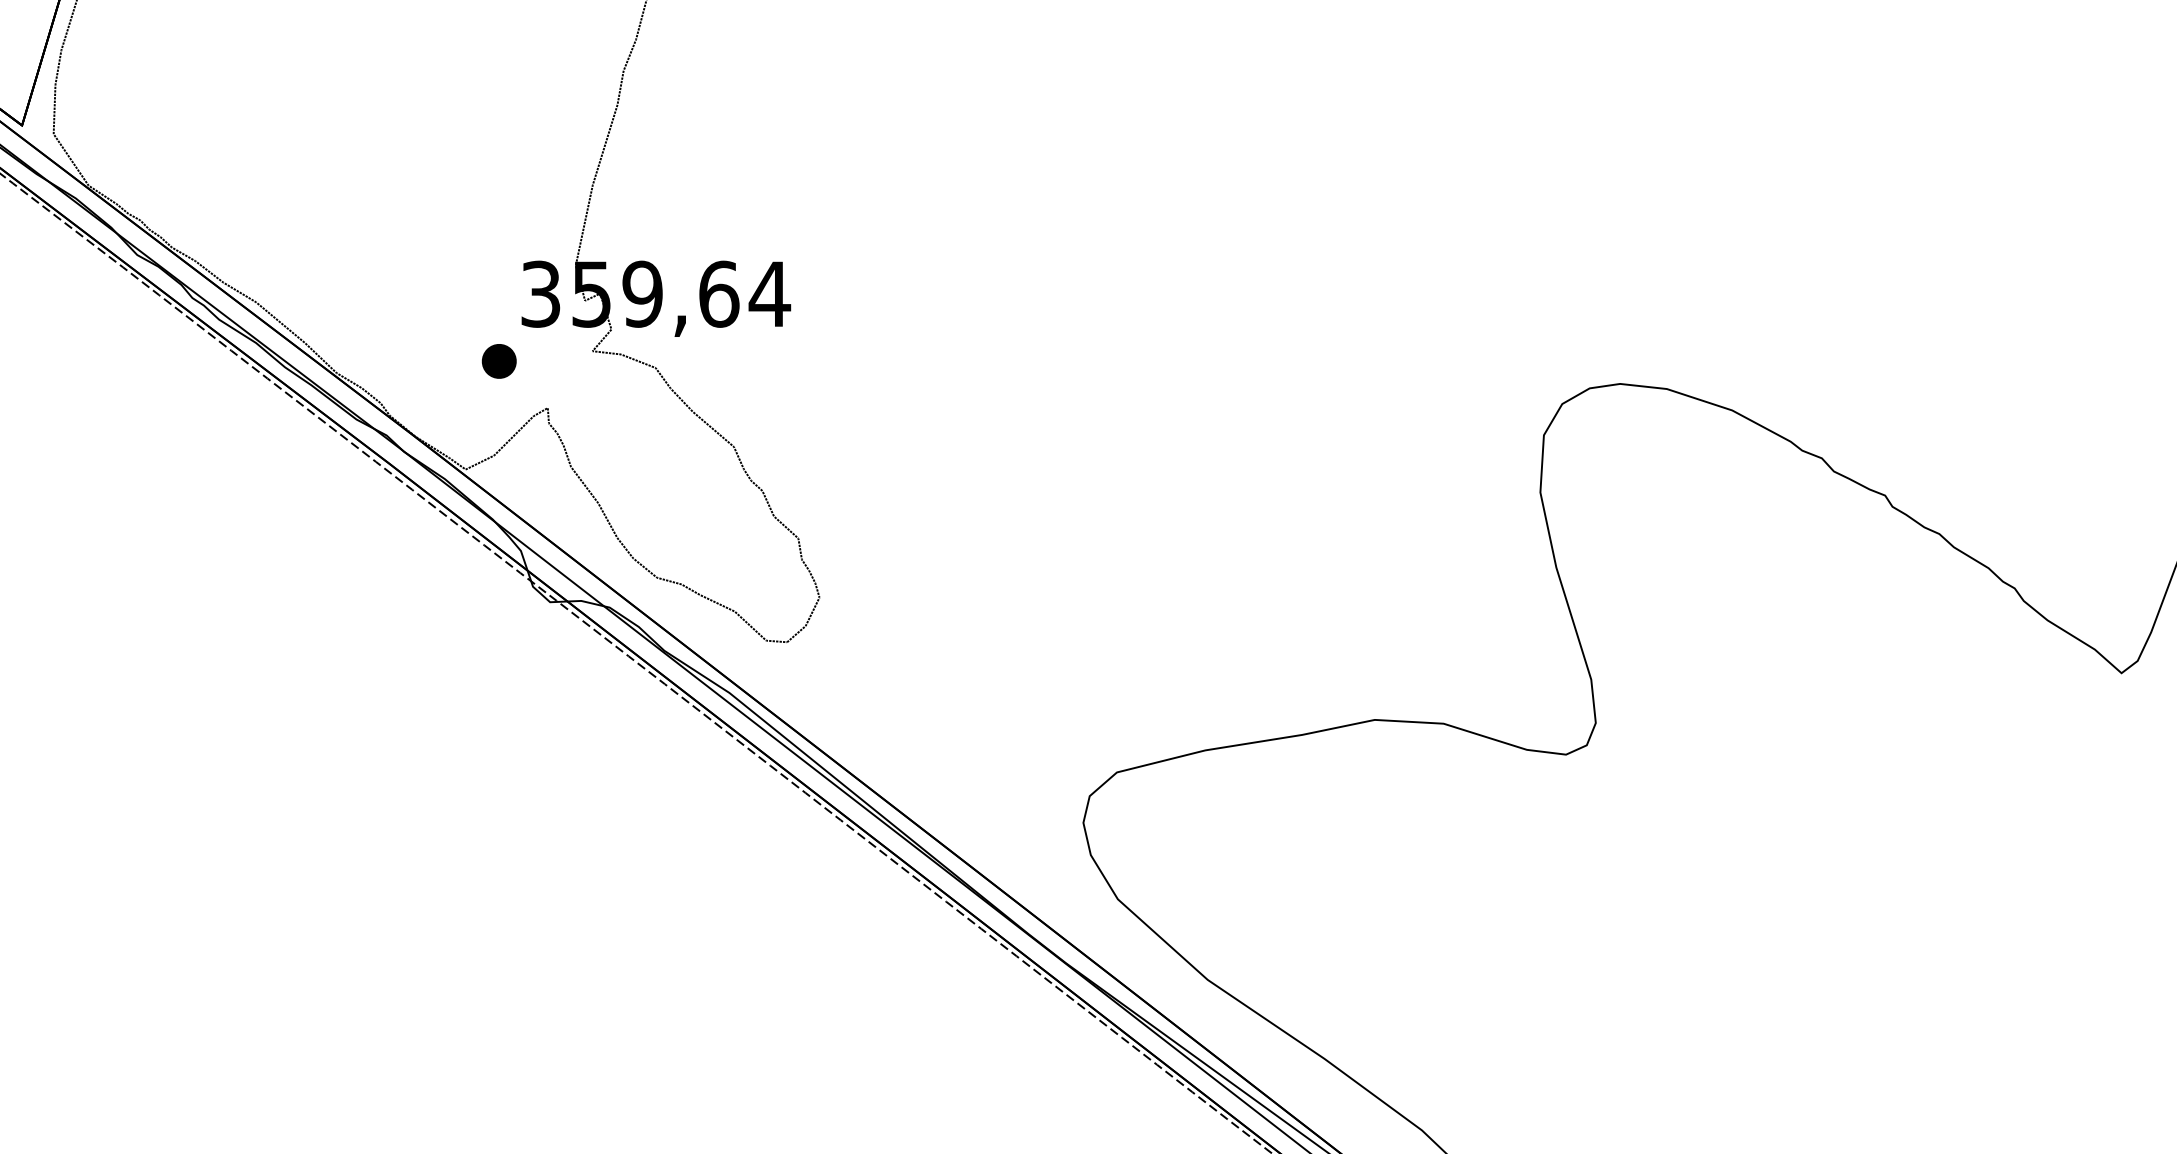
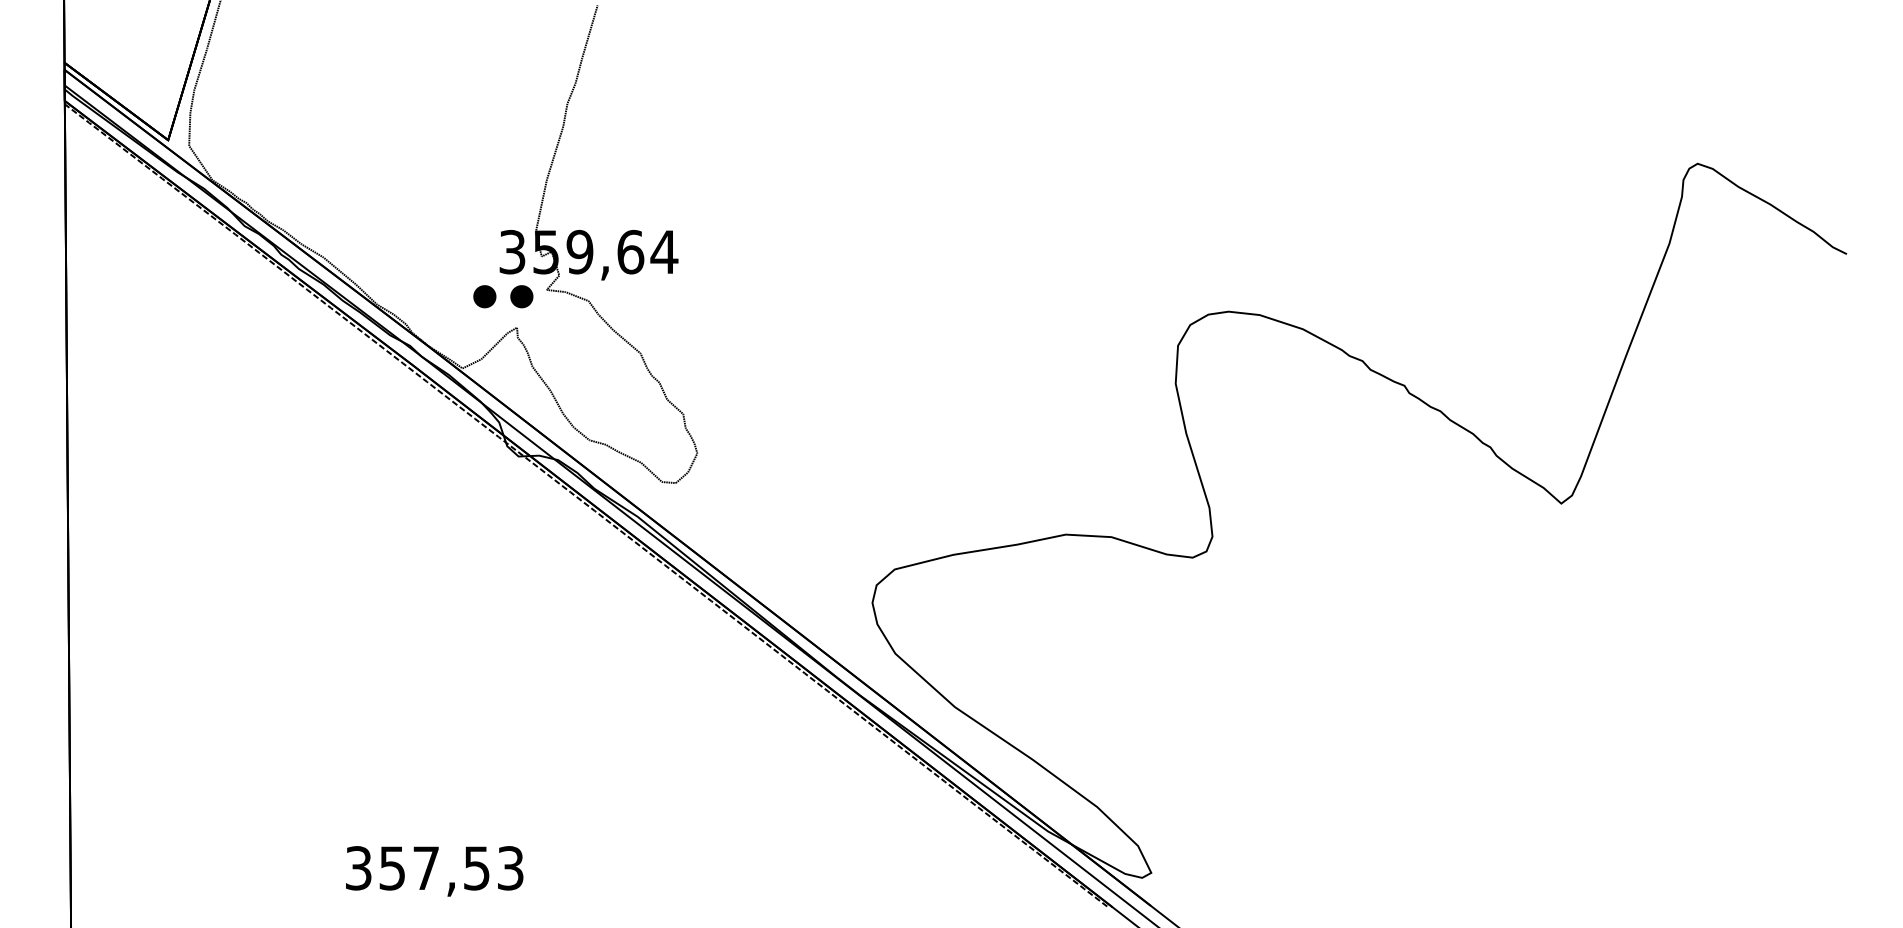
part: (554, 361) -> (521, 296), added

